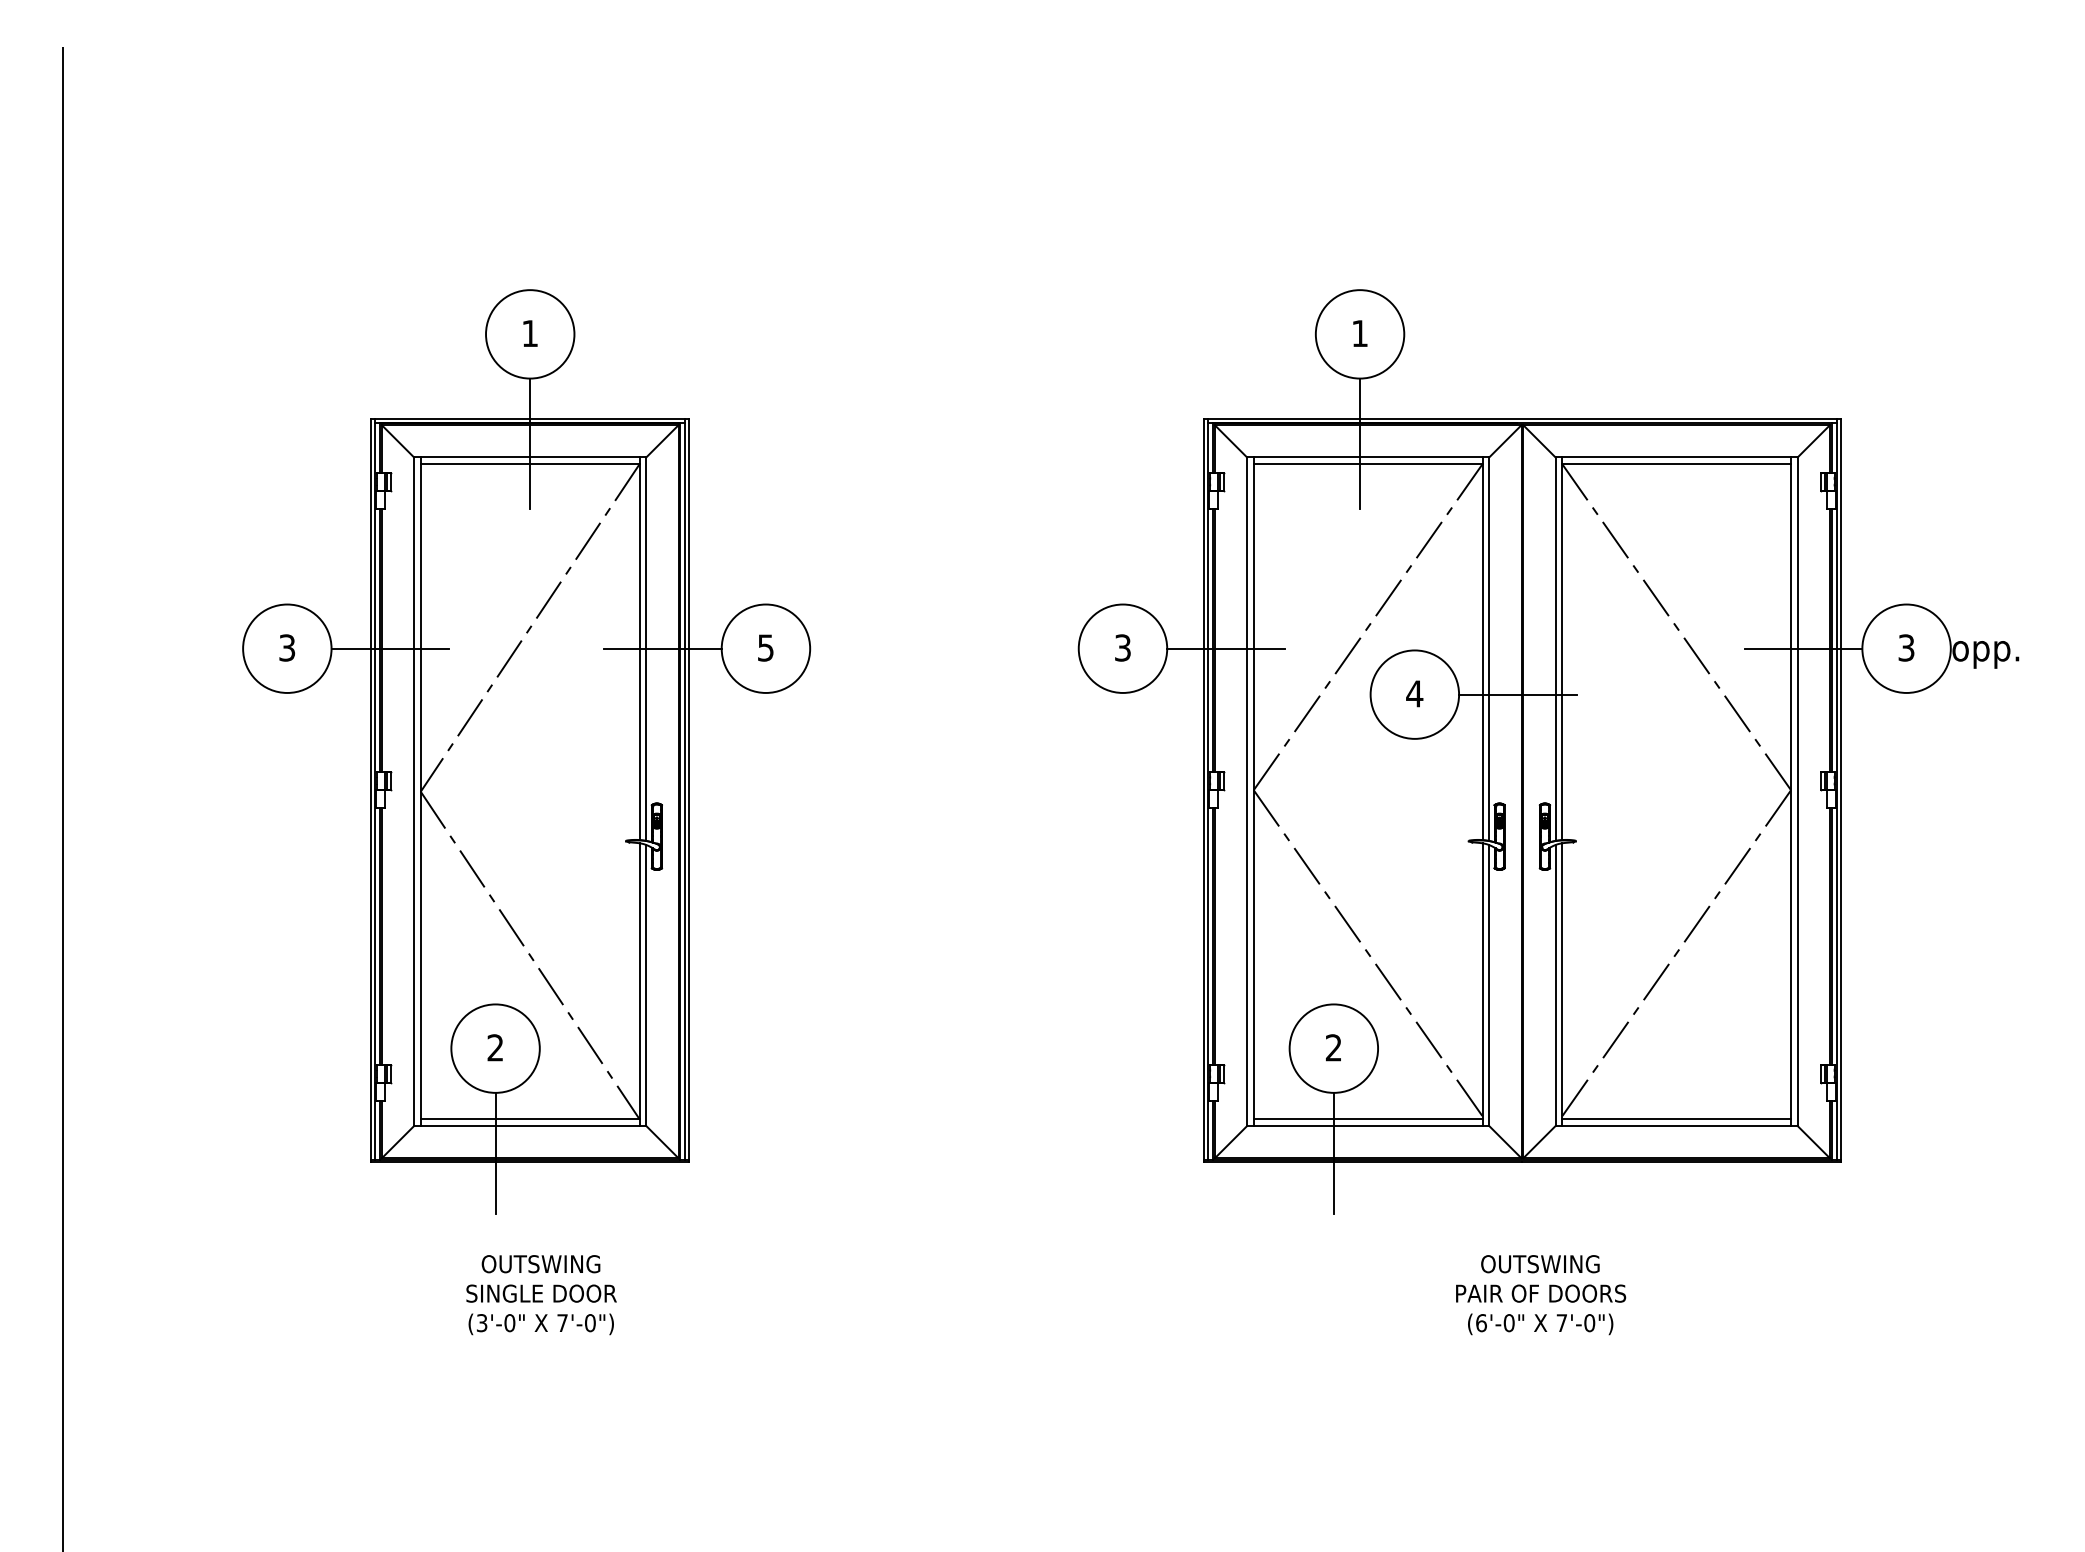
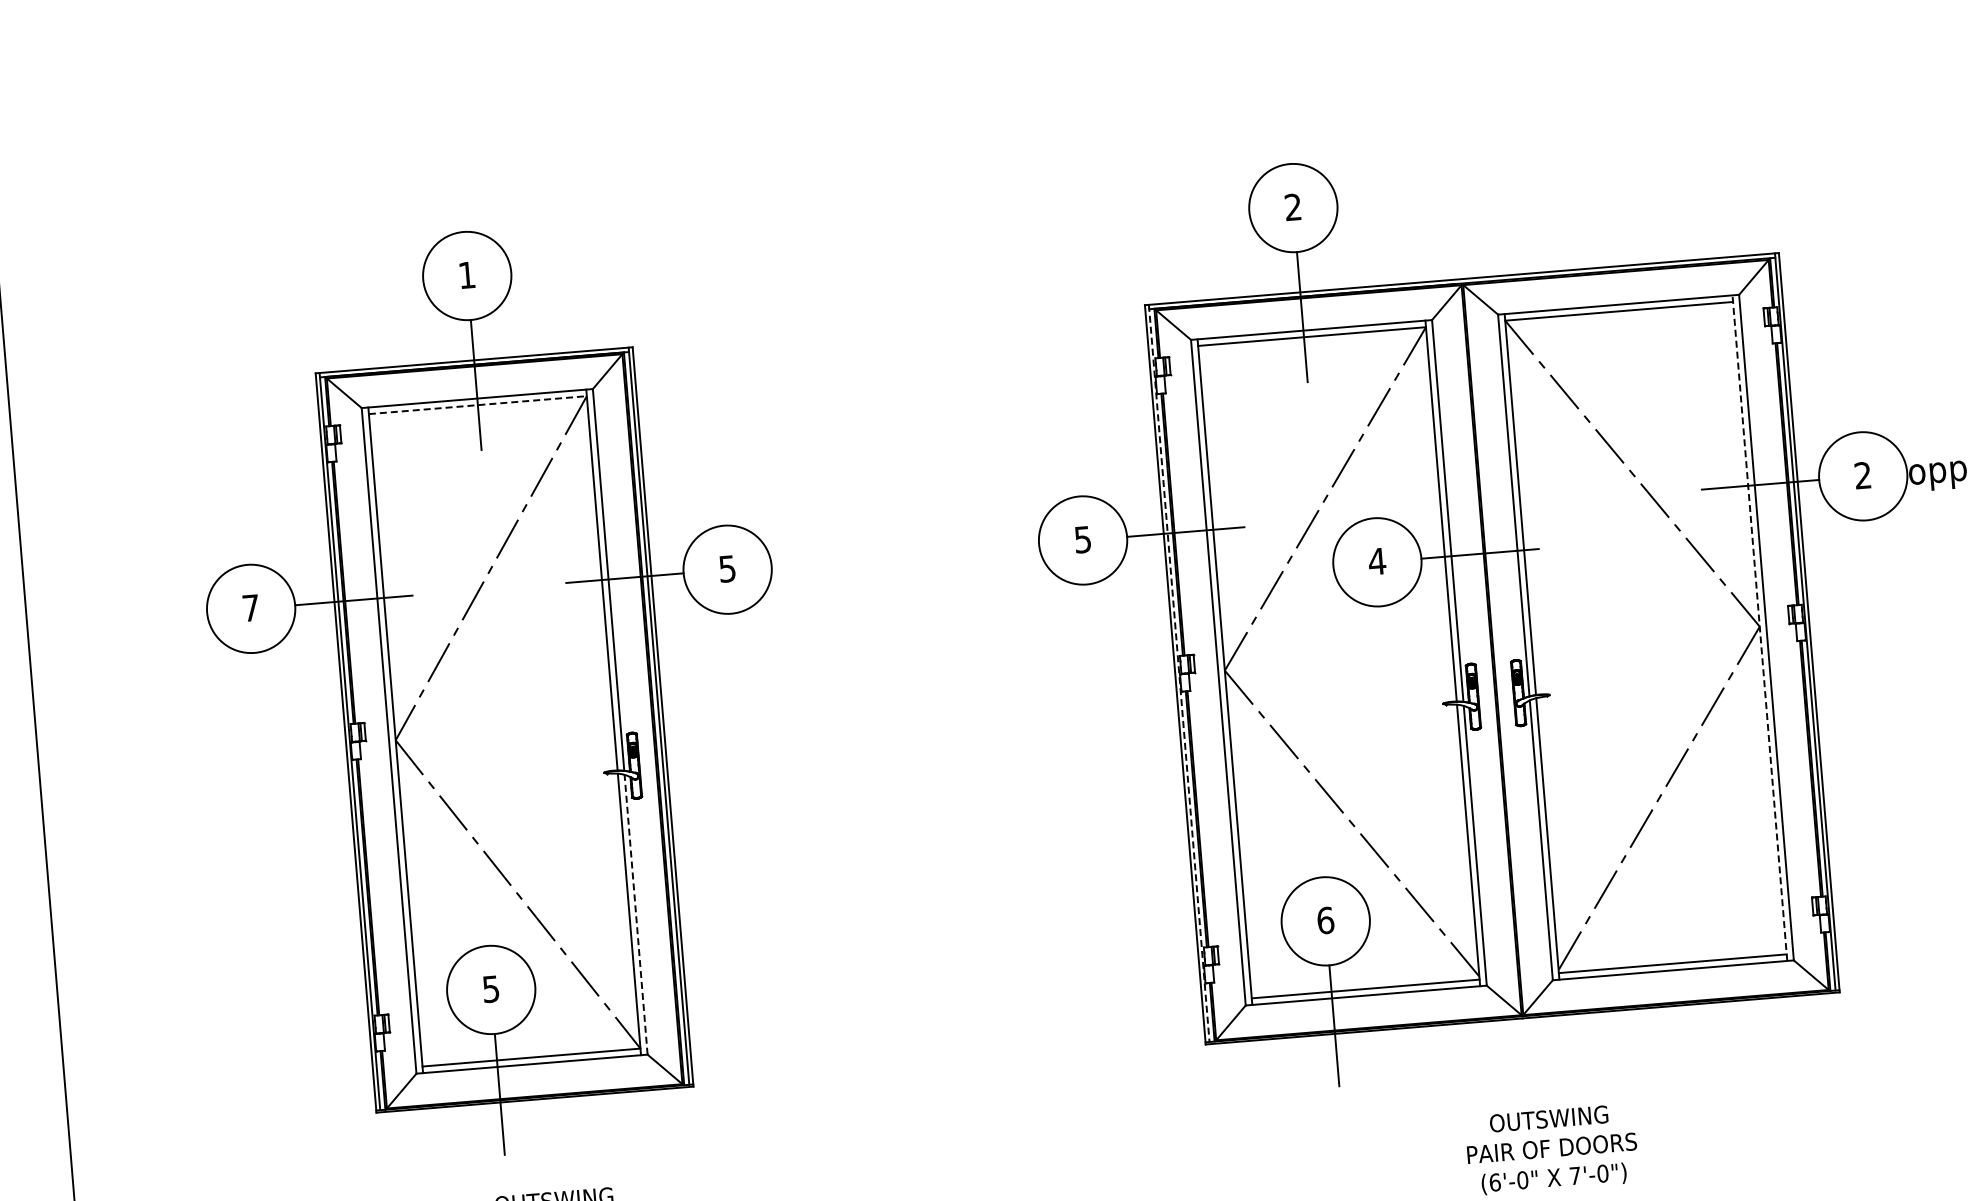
text: (1359, 332) -> (1292, 206), 1 -> 2
line: (530, 464) -> (478, 405), solid -> dashed
text: (287, 647) -> (251, 607), 3 -> 7
text: (1122, 647) -> (1082, 539), 3 -> 5
text: (1906, 647) -> (1863, 475), 3 -> 2
line: (1208, 789) -> (1179, 673), solid -> dashed
line: (1791, 791) -> (1760, 627), solid -> dashed
line: (646, 985) -> (636, 914), solid -> dashed
text: (495, 1047) -> (491, 988), 2 -> 5
text: (1333, 1047) -> (1325, 920), 2 -> 6

